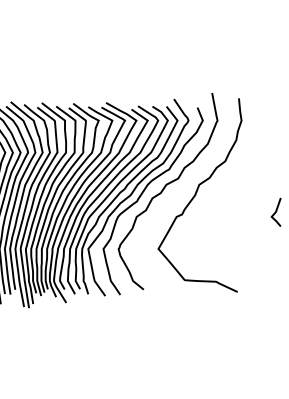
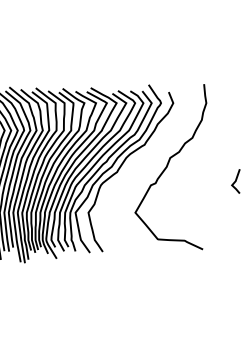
curve: (164, 189) -> (140, 161), removed

